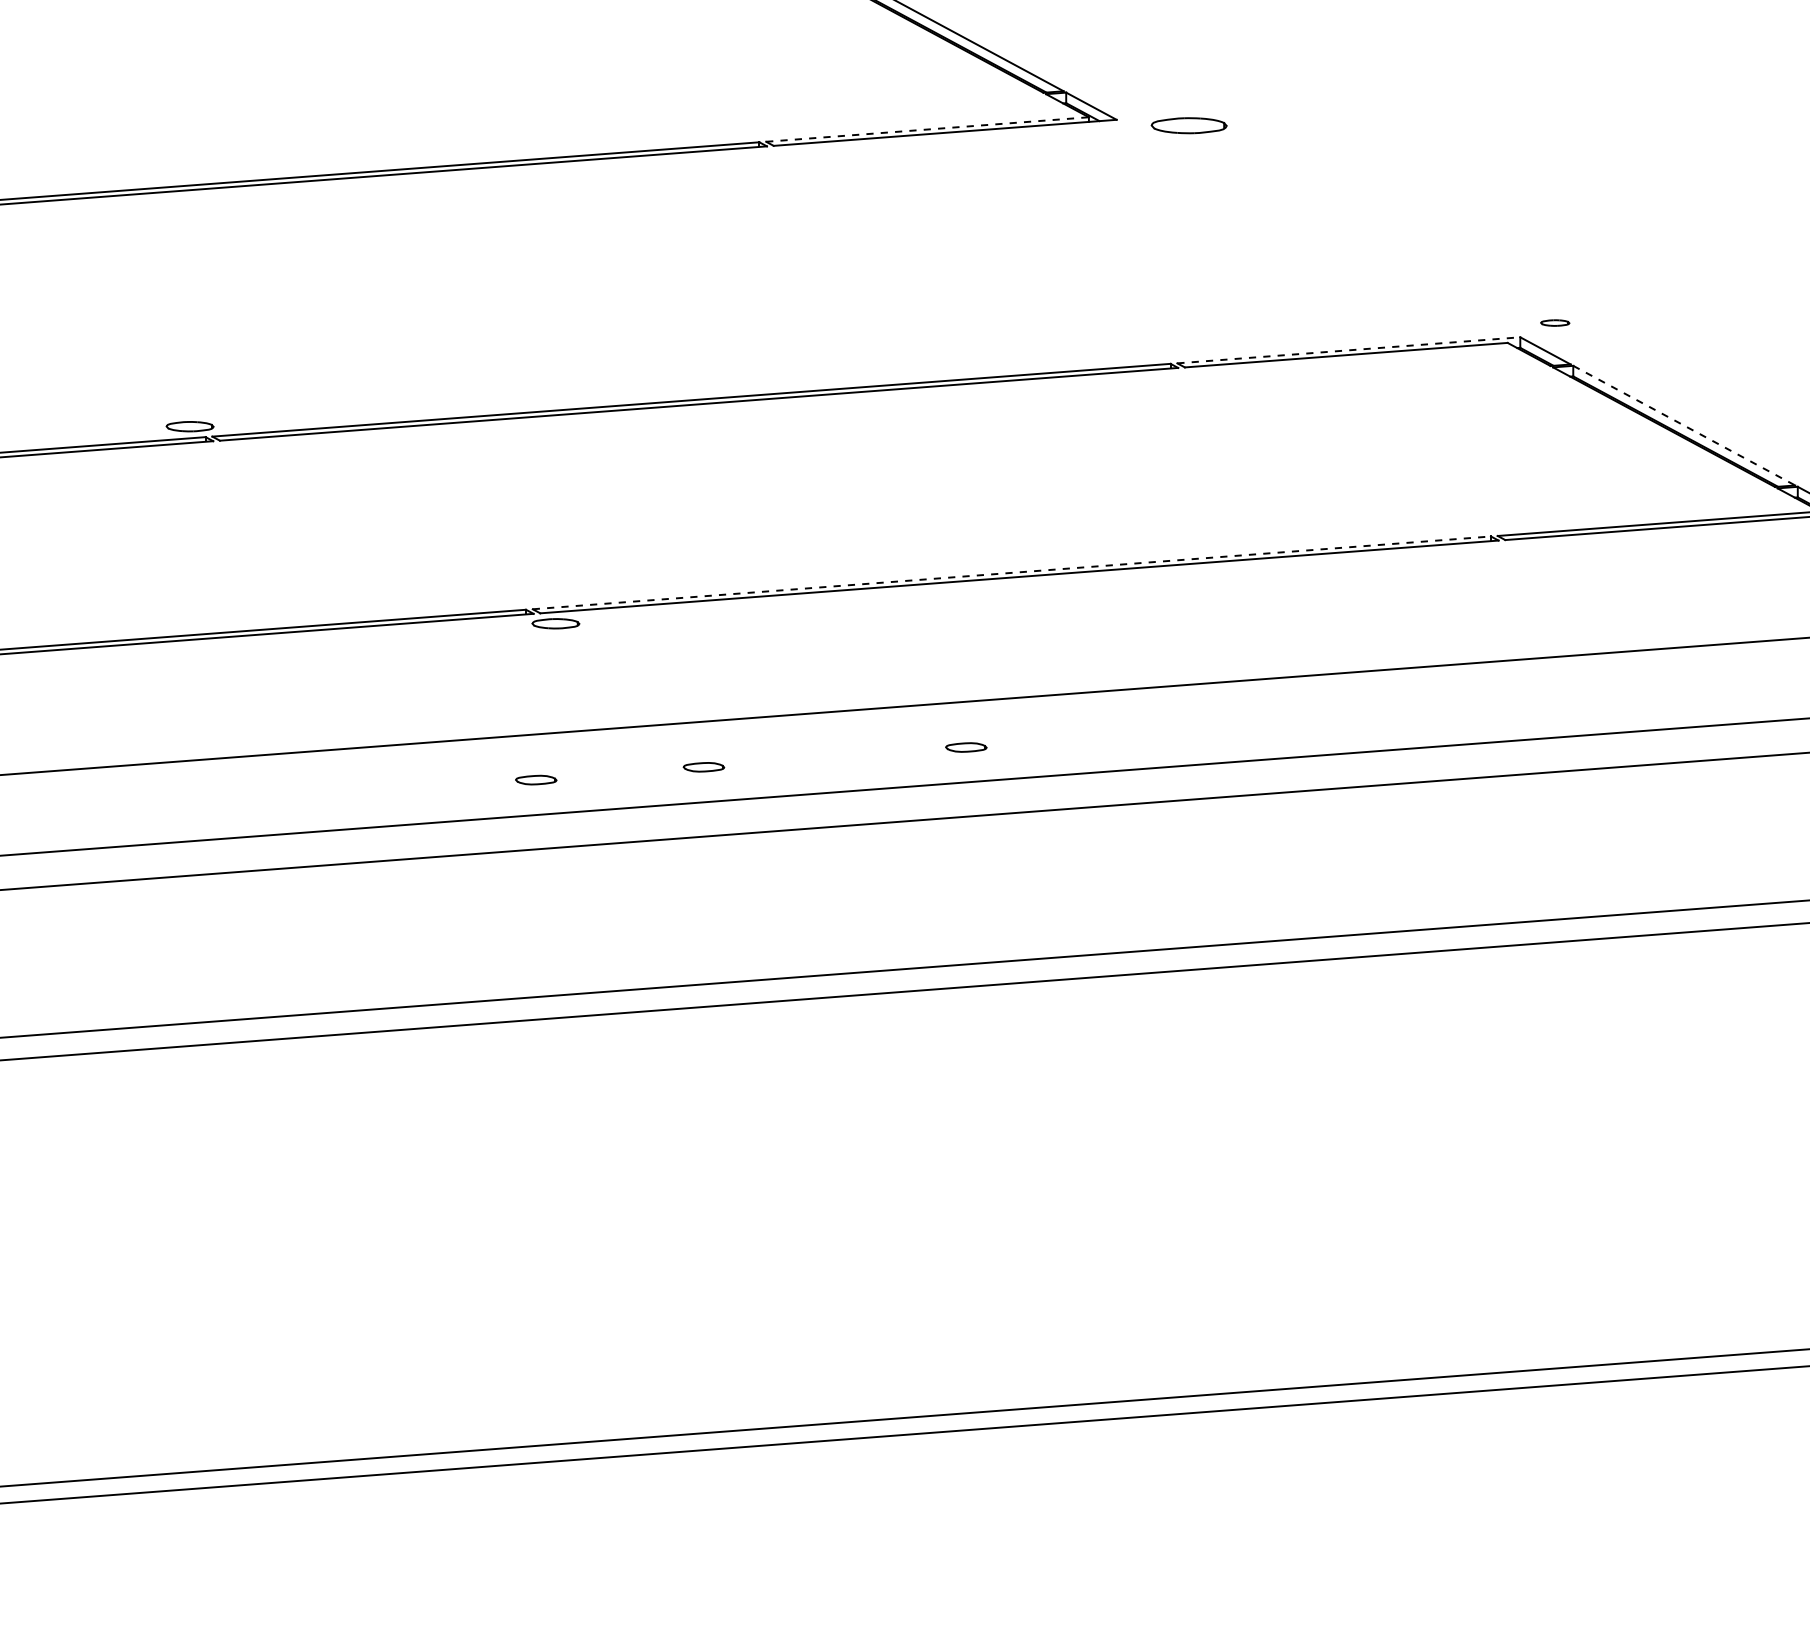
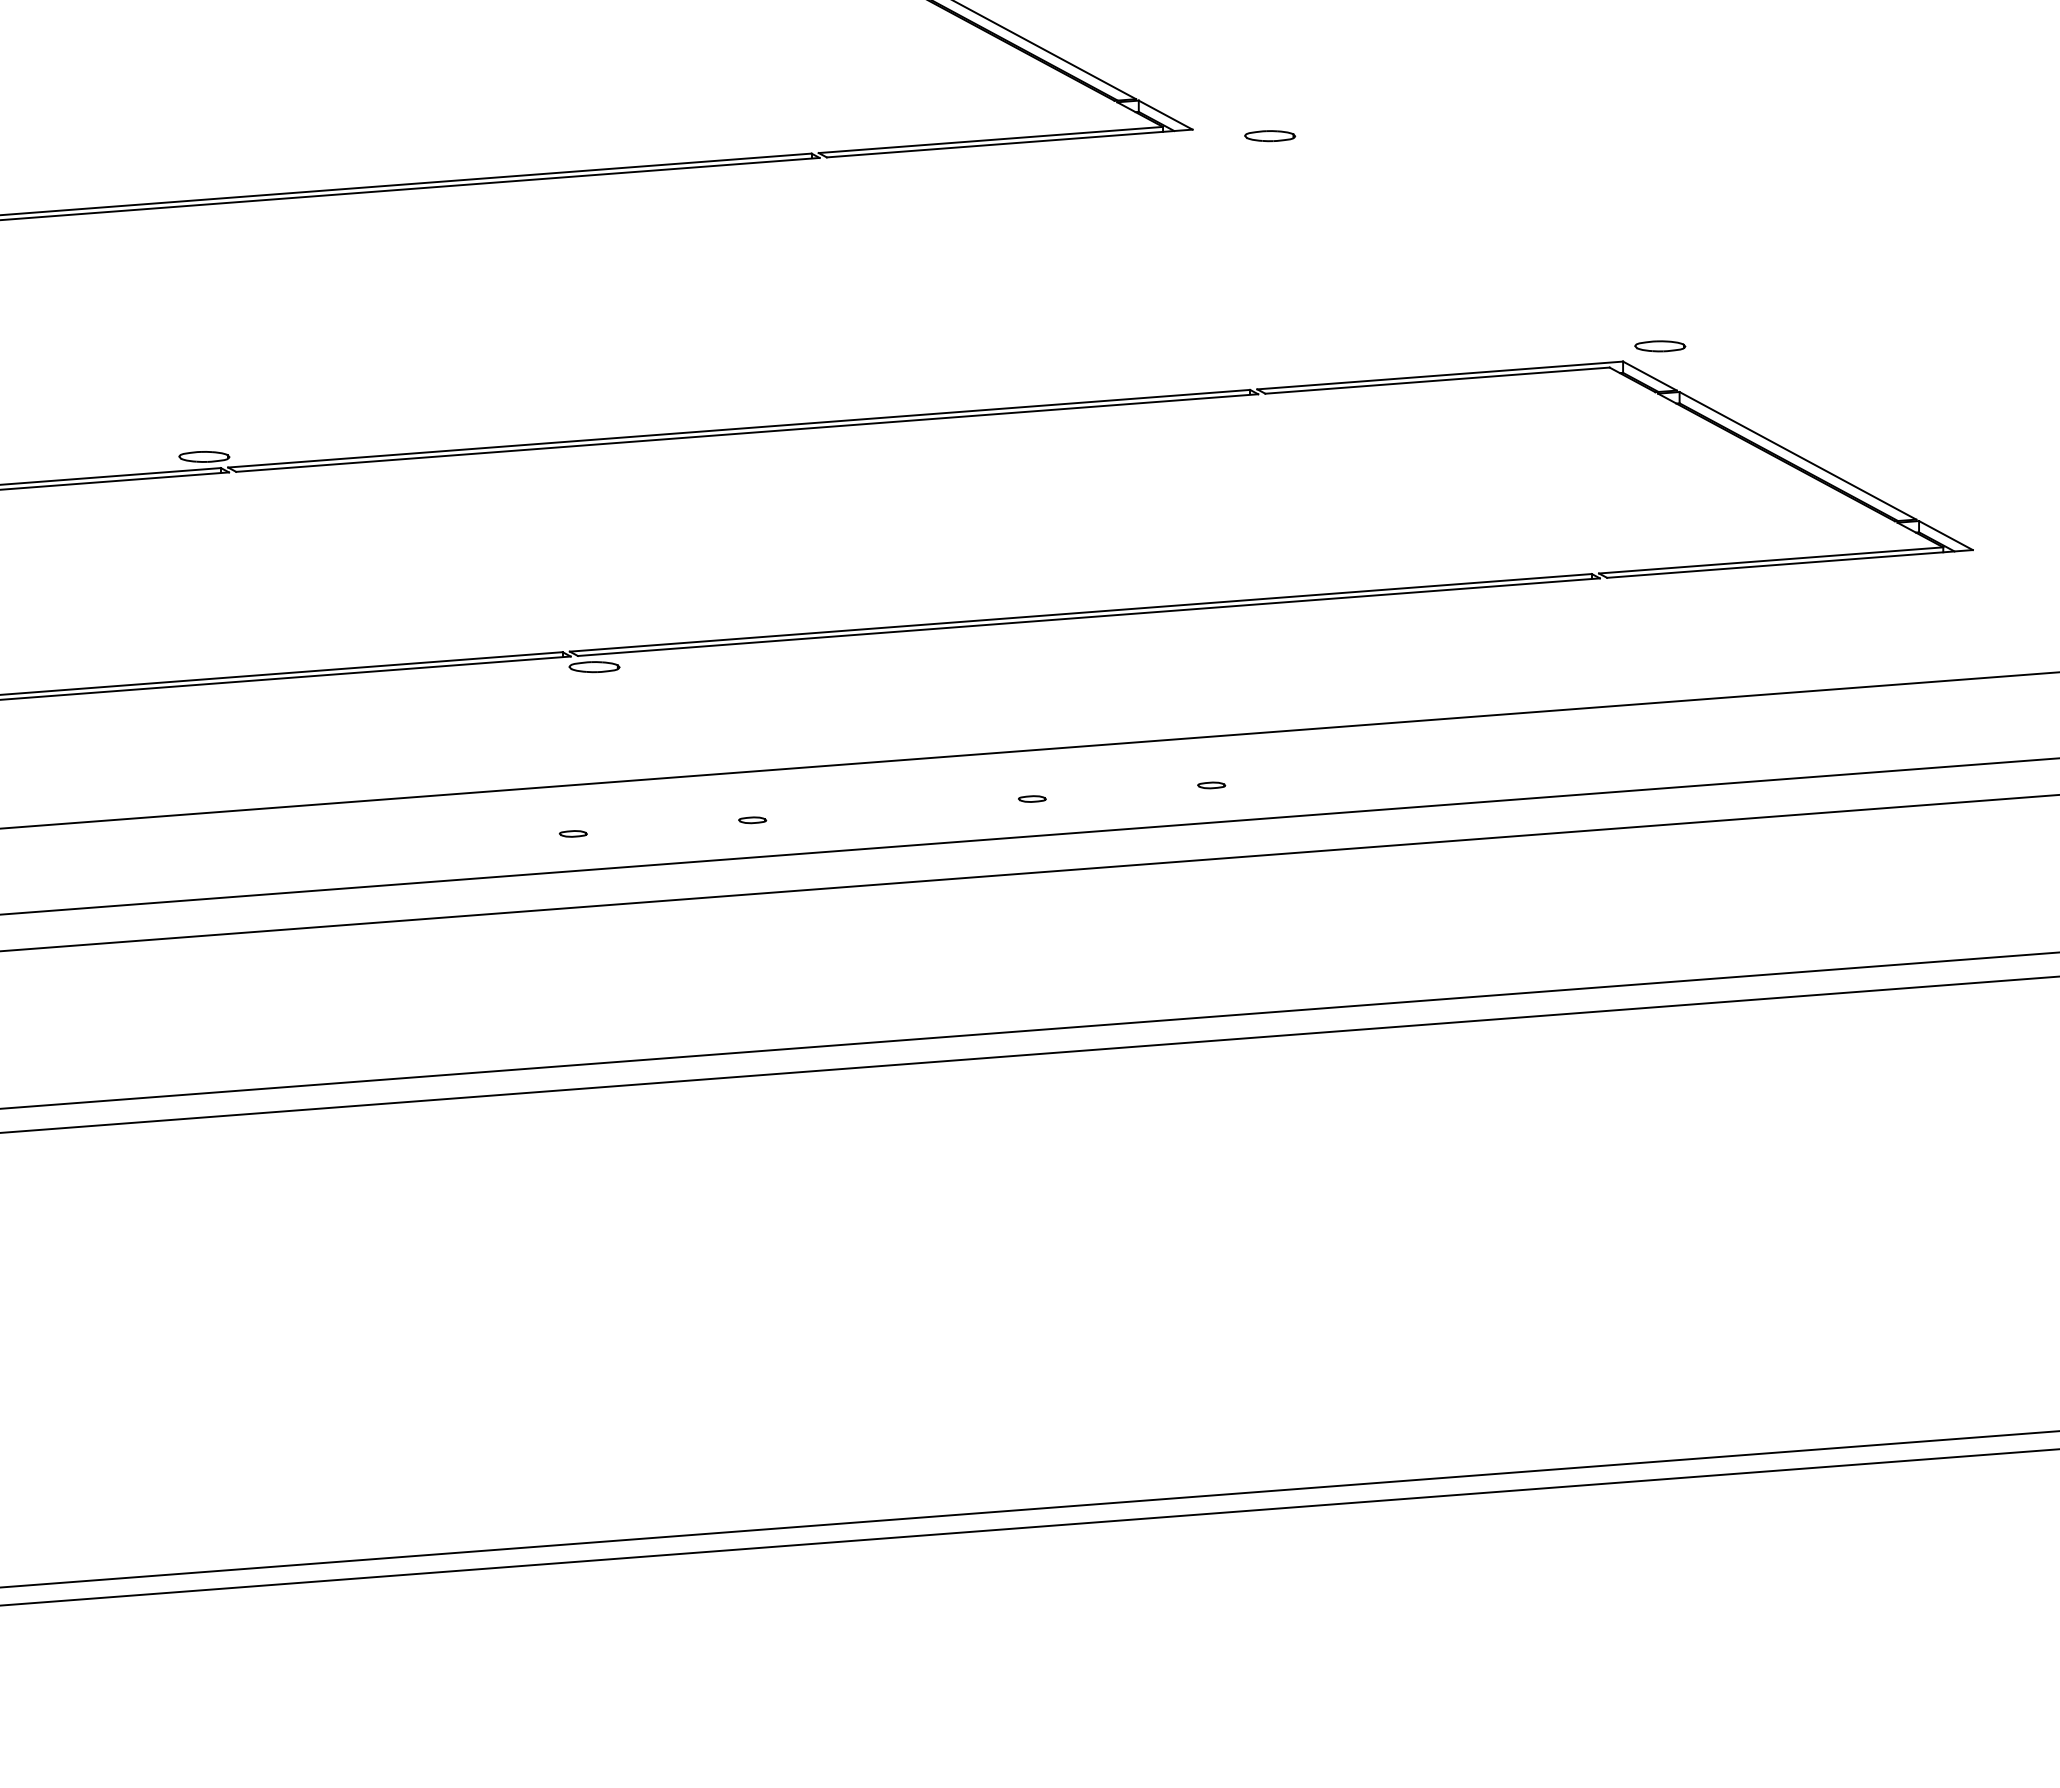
part: (1189, 126) -> (1270, 136), size x0.62
line: (927, 129) -> (990, 139), dashed -> solid
part: (1555, 323) -> (1660, 346), size x1.67
line: (1349, 350) -> (1440, 375), dashed -> solid
line: (1684, 426) -> (1798, 456), dashed -> solid
line: (1012, 572) -> (1081, 612), dashed -> solid
part: (1134, 734) -> (1211, 785), added
part: (966, 746) -> (1032, 798), size x0.62
part: (704, 767) -> (752, 820), size x0.62
part: (535, 779) -> (572, 833), size x0.62

